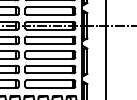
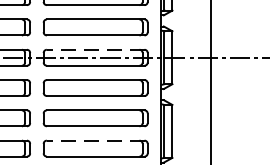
line: (50, 21) -> (95, 48), solid -> dashed
line: (50, 65) -> (95, 140), solid -> dashed

